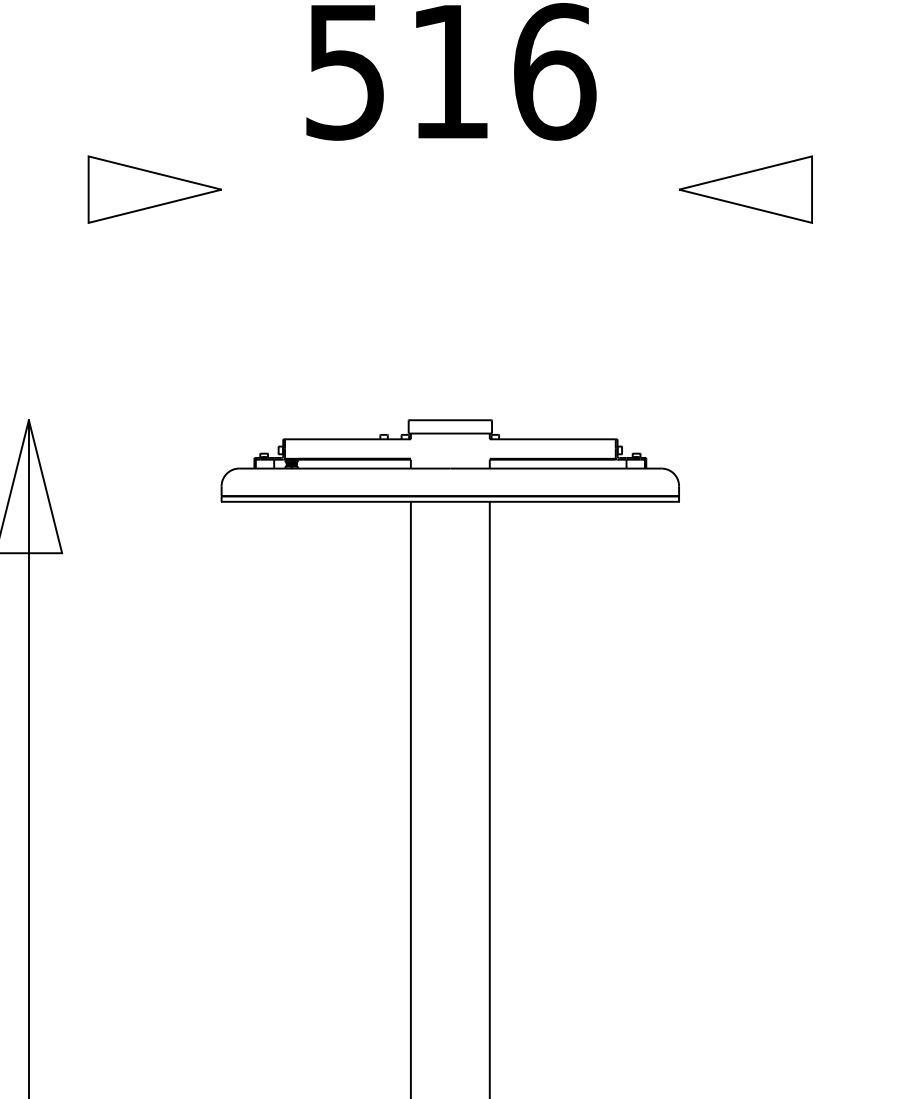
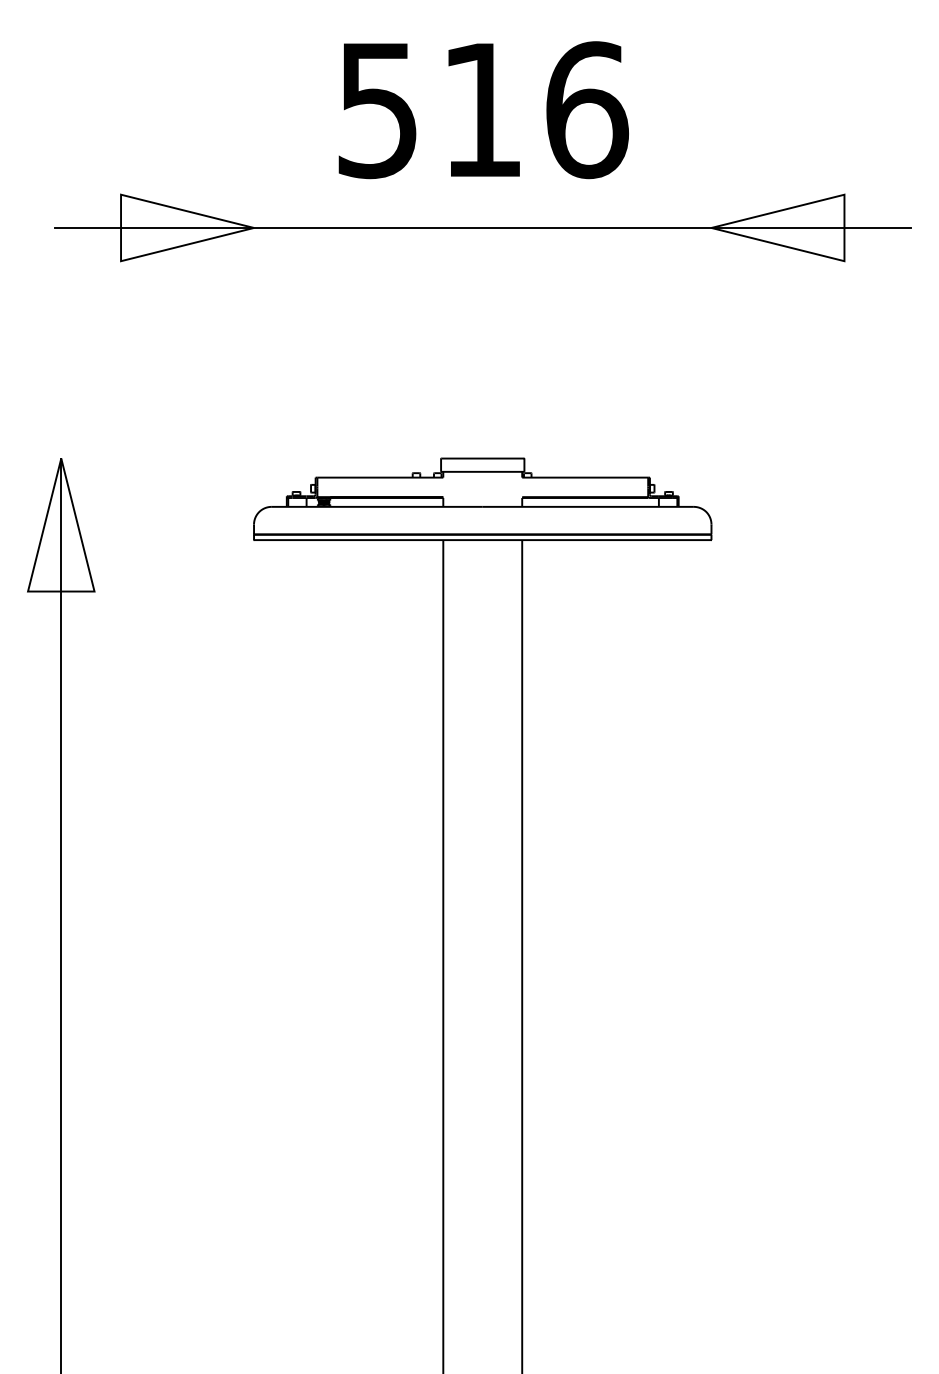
line: (450, 189) -> (482, 227), added

